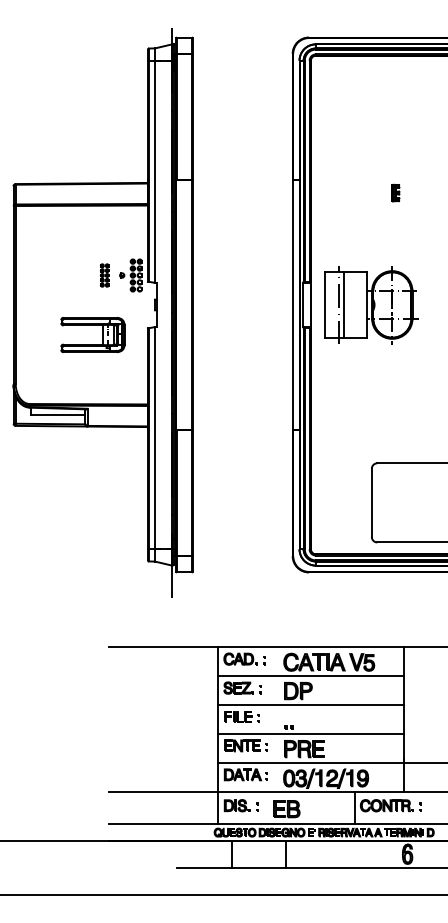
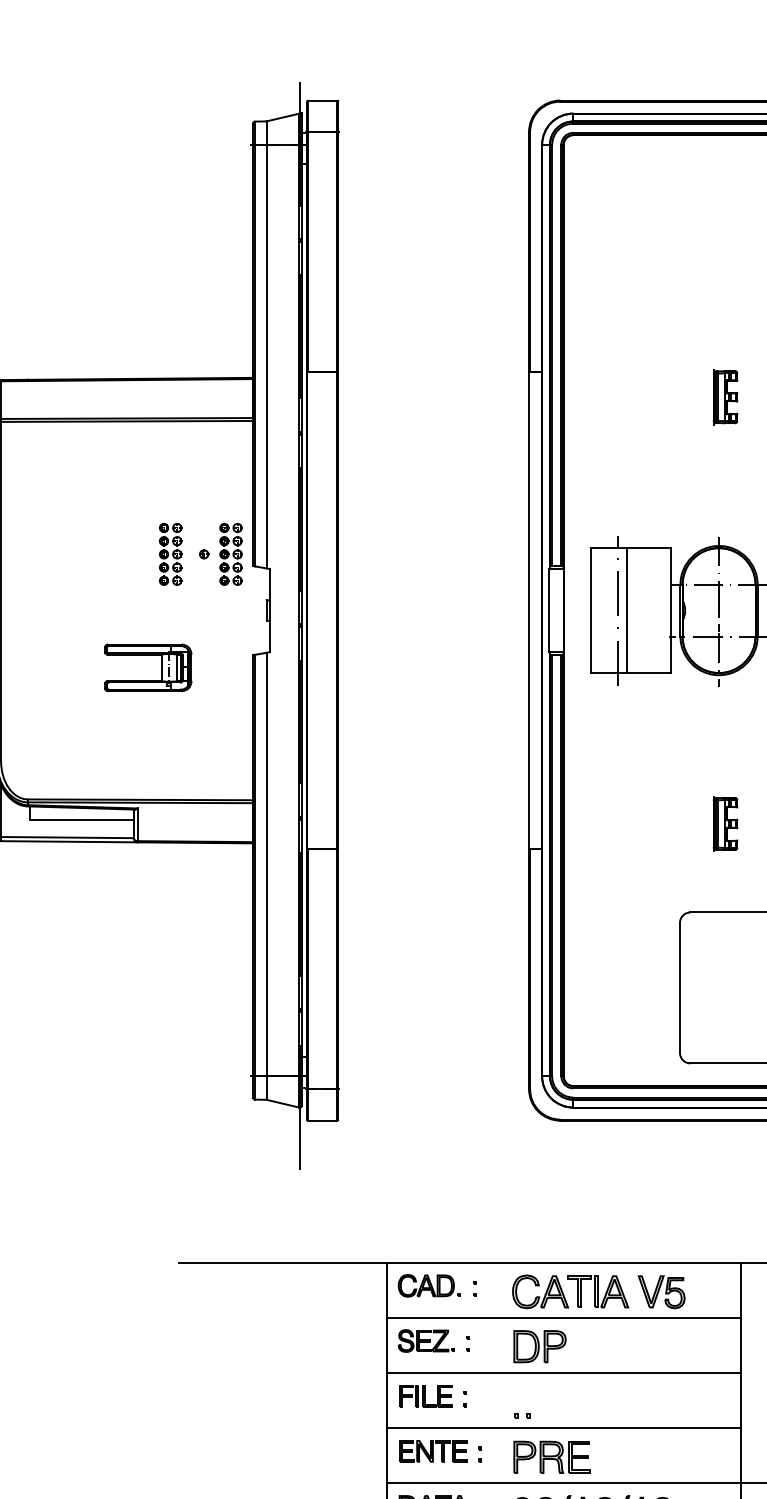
part: (395, 192) -> (725, 396), size x1.67
part: (104, 275) -> (170, 554), size x1.43
part: (92, 334) -> (147, 666), size x0.71
part: (395, 416) -> (725, 823), added

